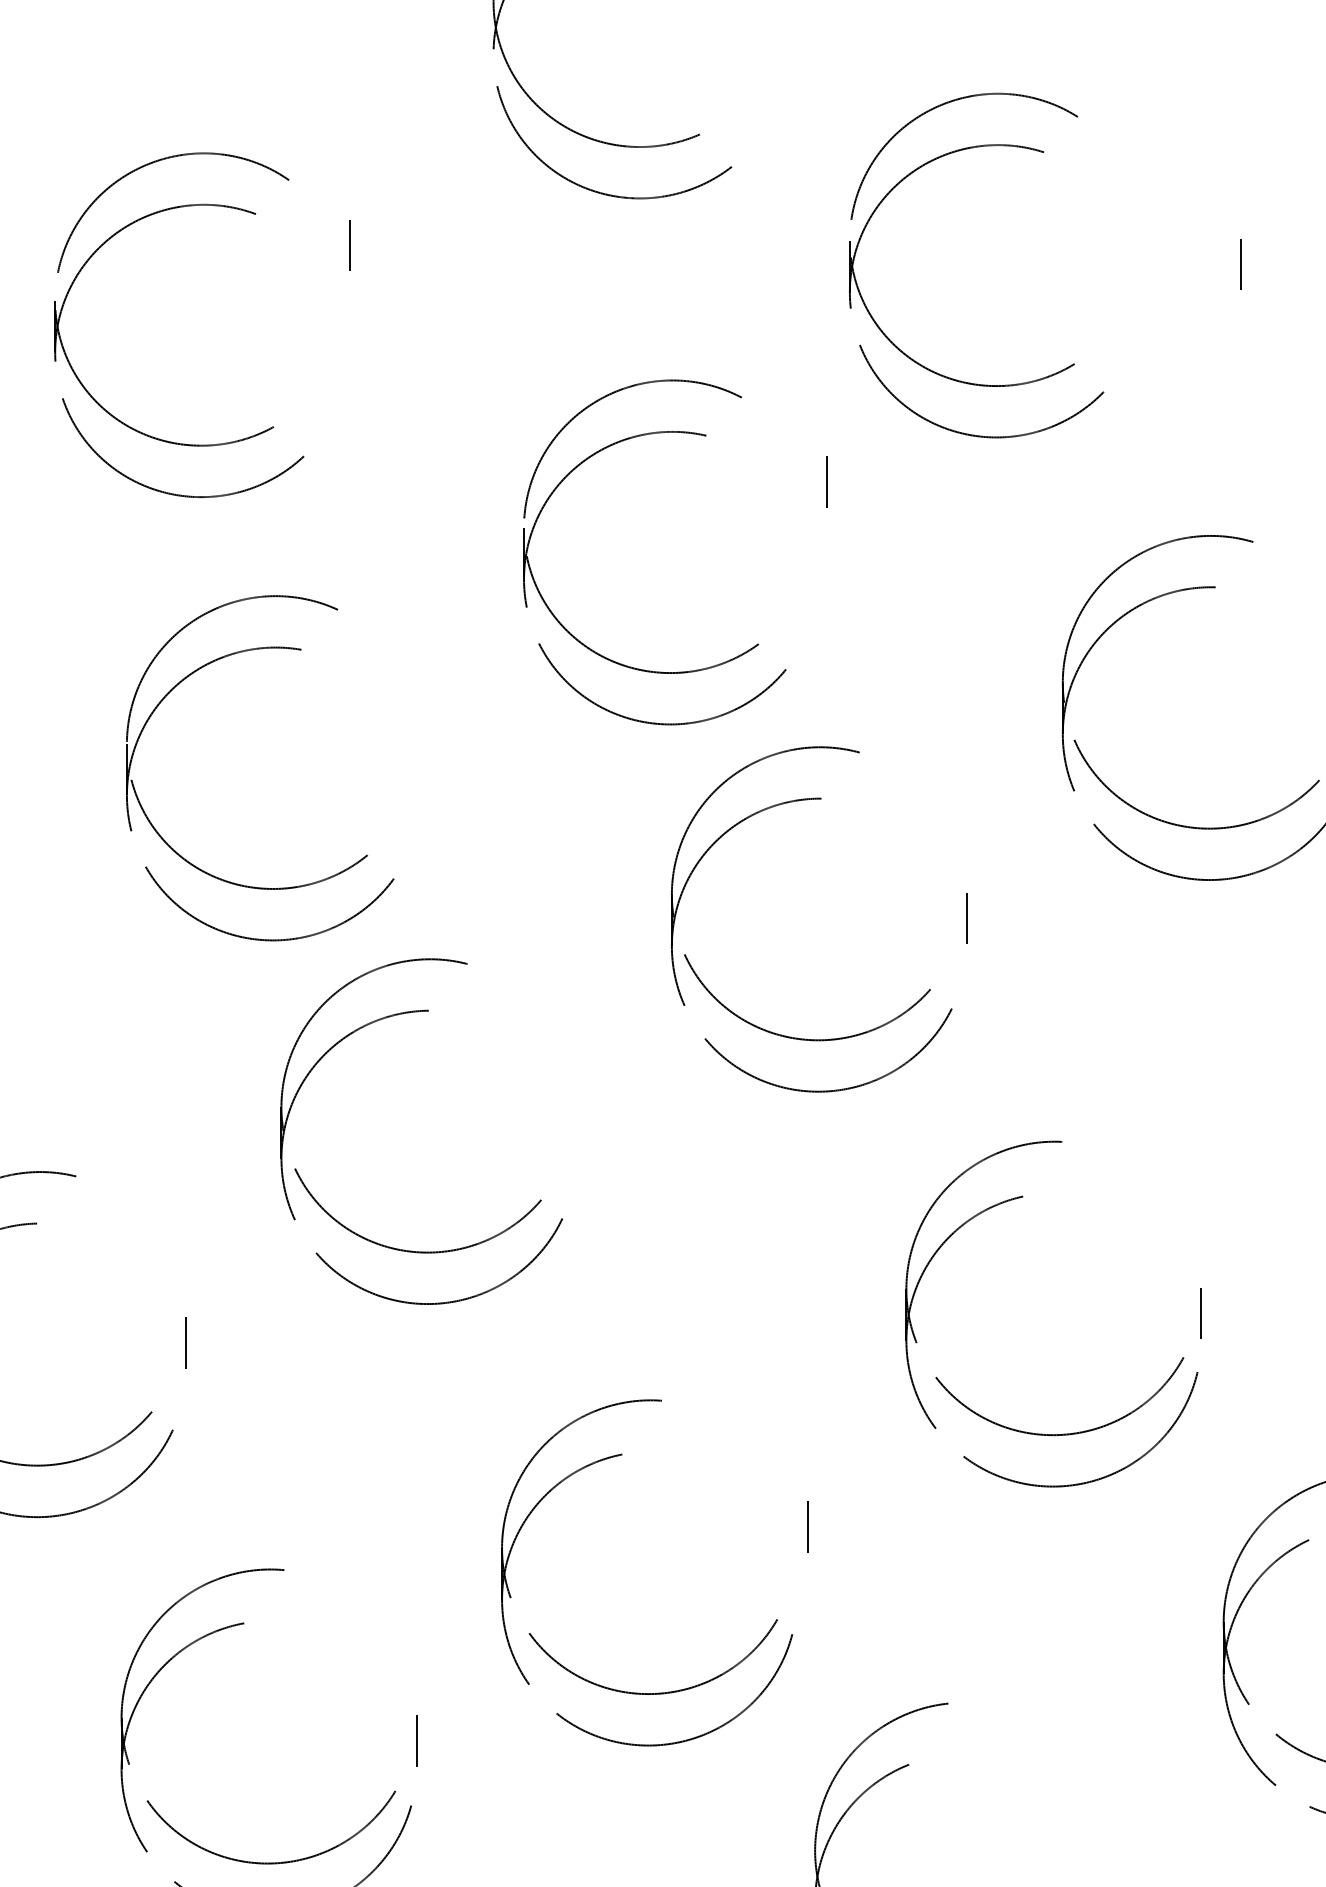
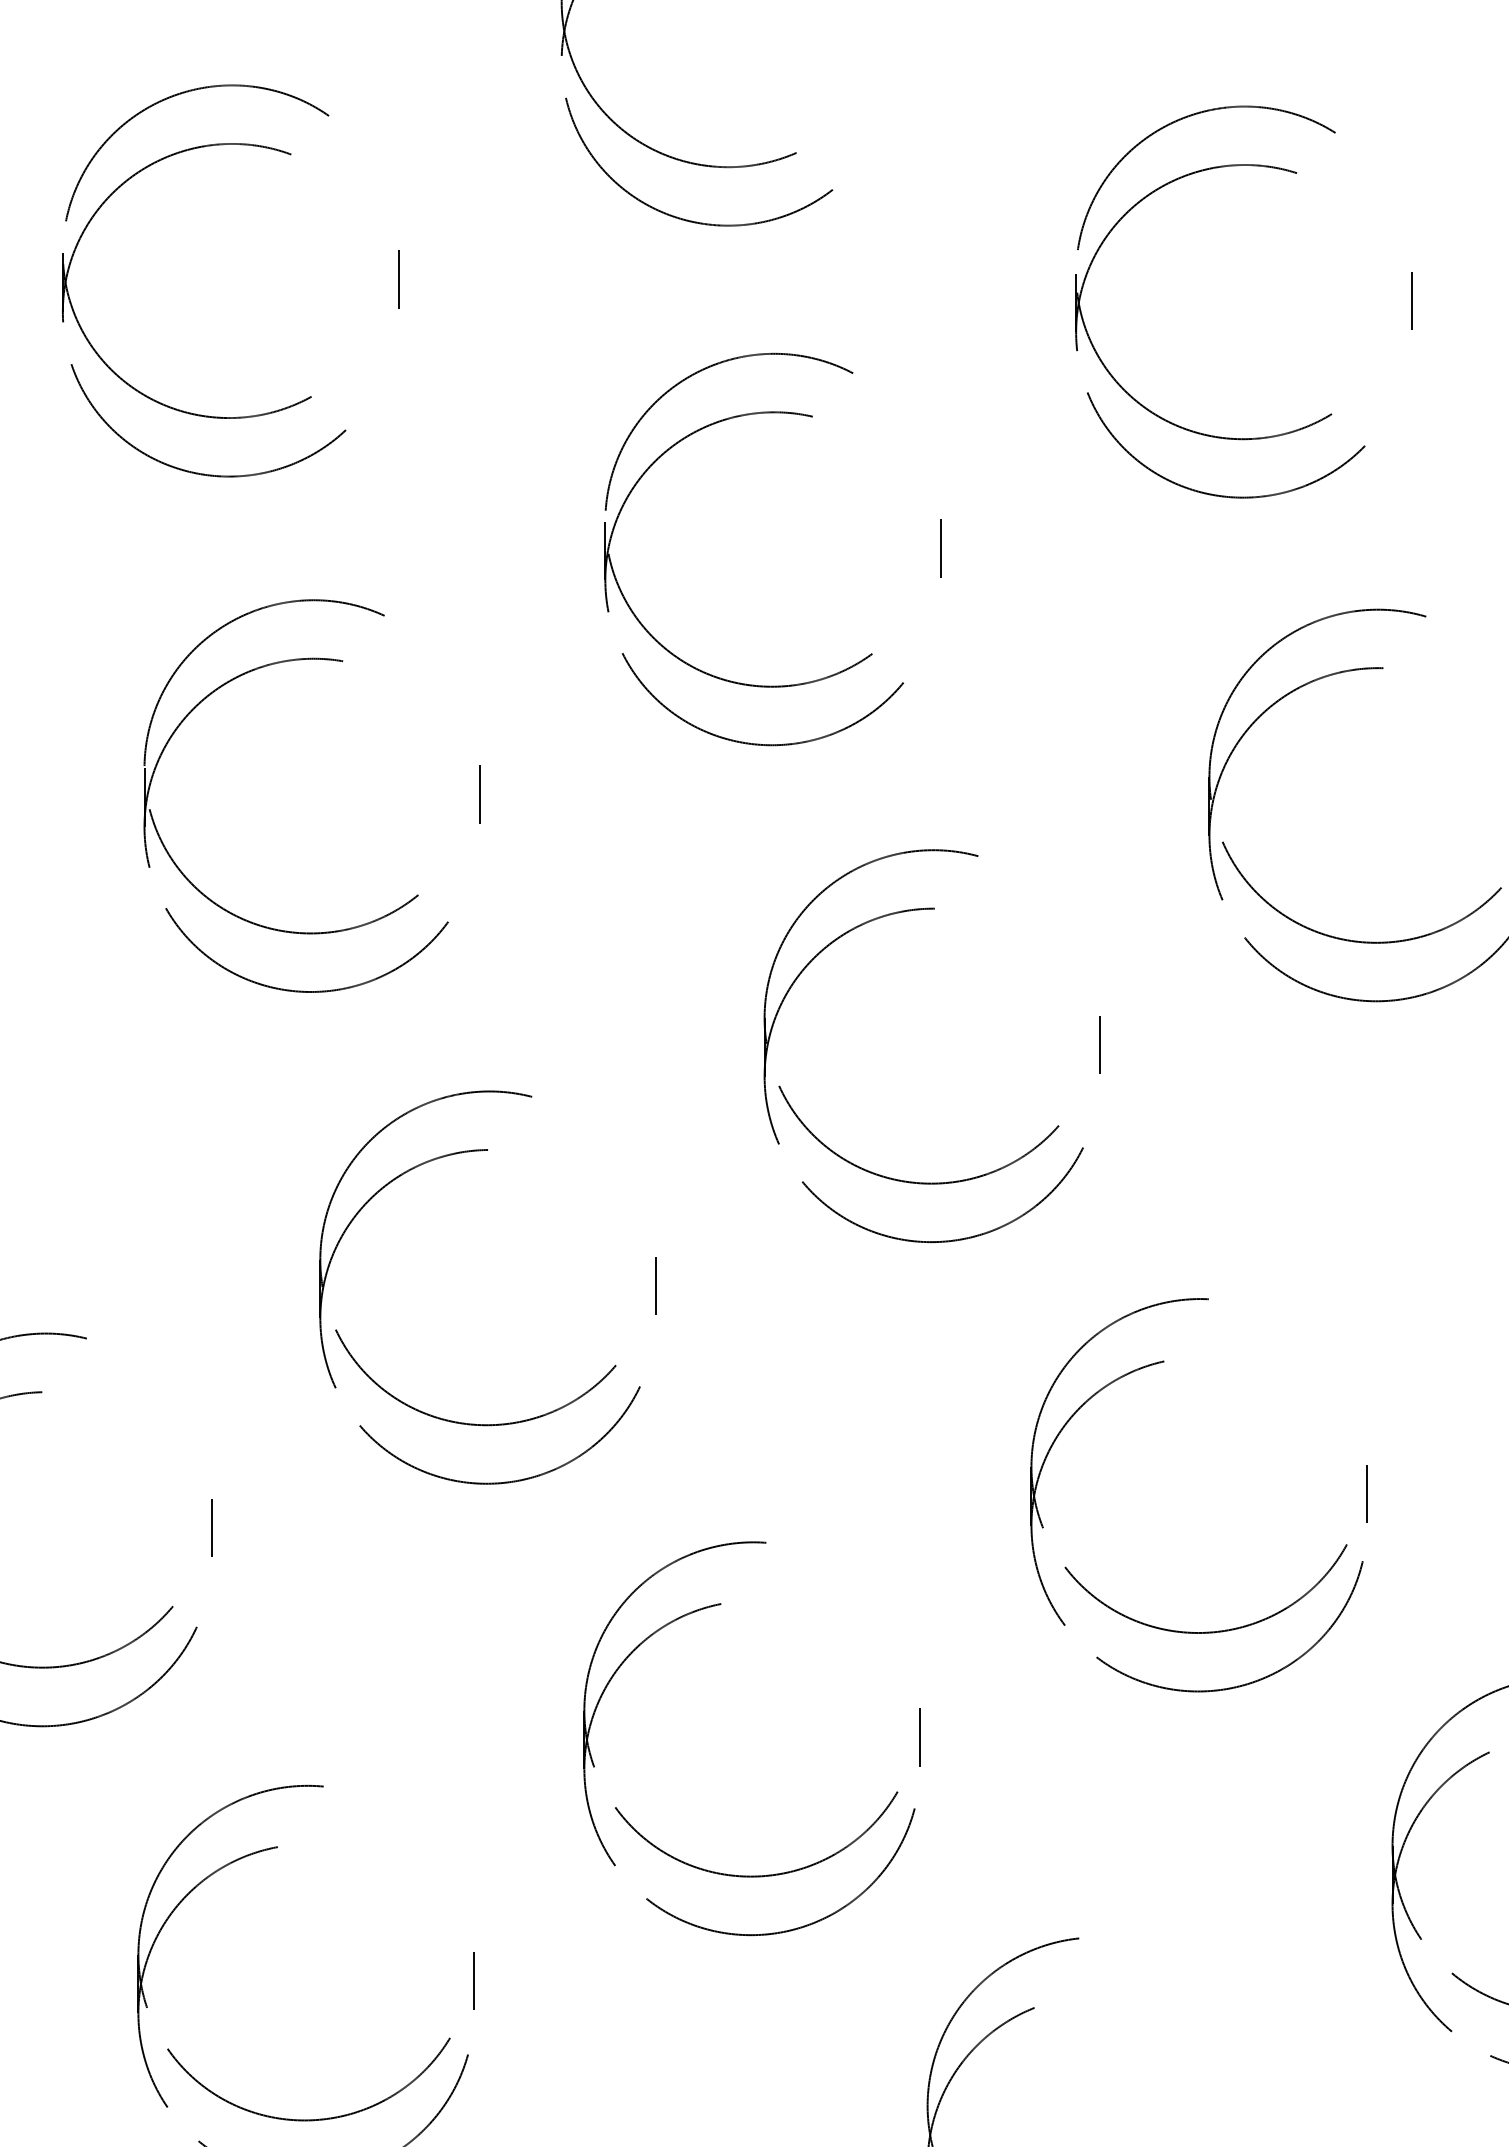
part: (909, 175) -> (1144, 199), moved
part: (111, 238) -> (126, 182), moved
part: (590, 457) -> (681, 441), moved
part: (205, 666) -> (233, 680), moved
line: (422, 698) -> (480, 794), added
line: (576, 1129) -> (656, 1285), added
part: (617, 1456) -> (715, 1606), moved

